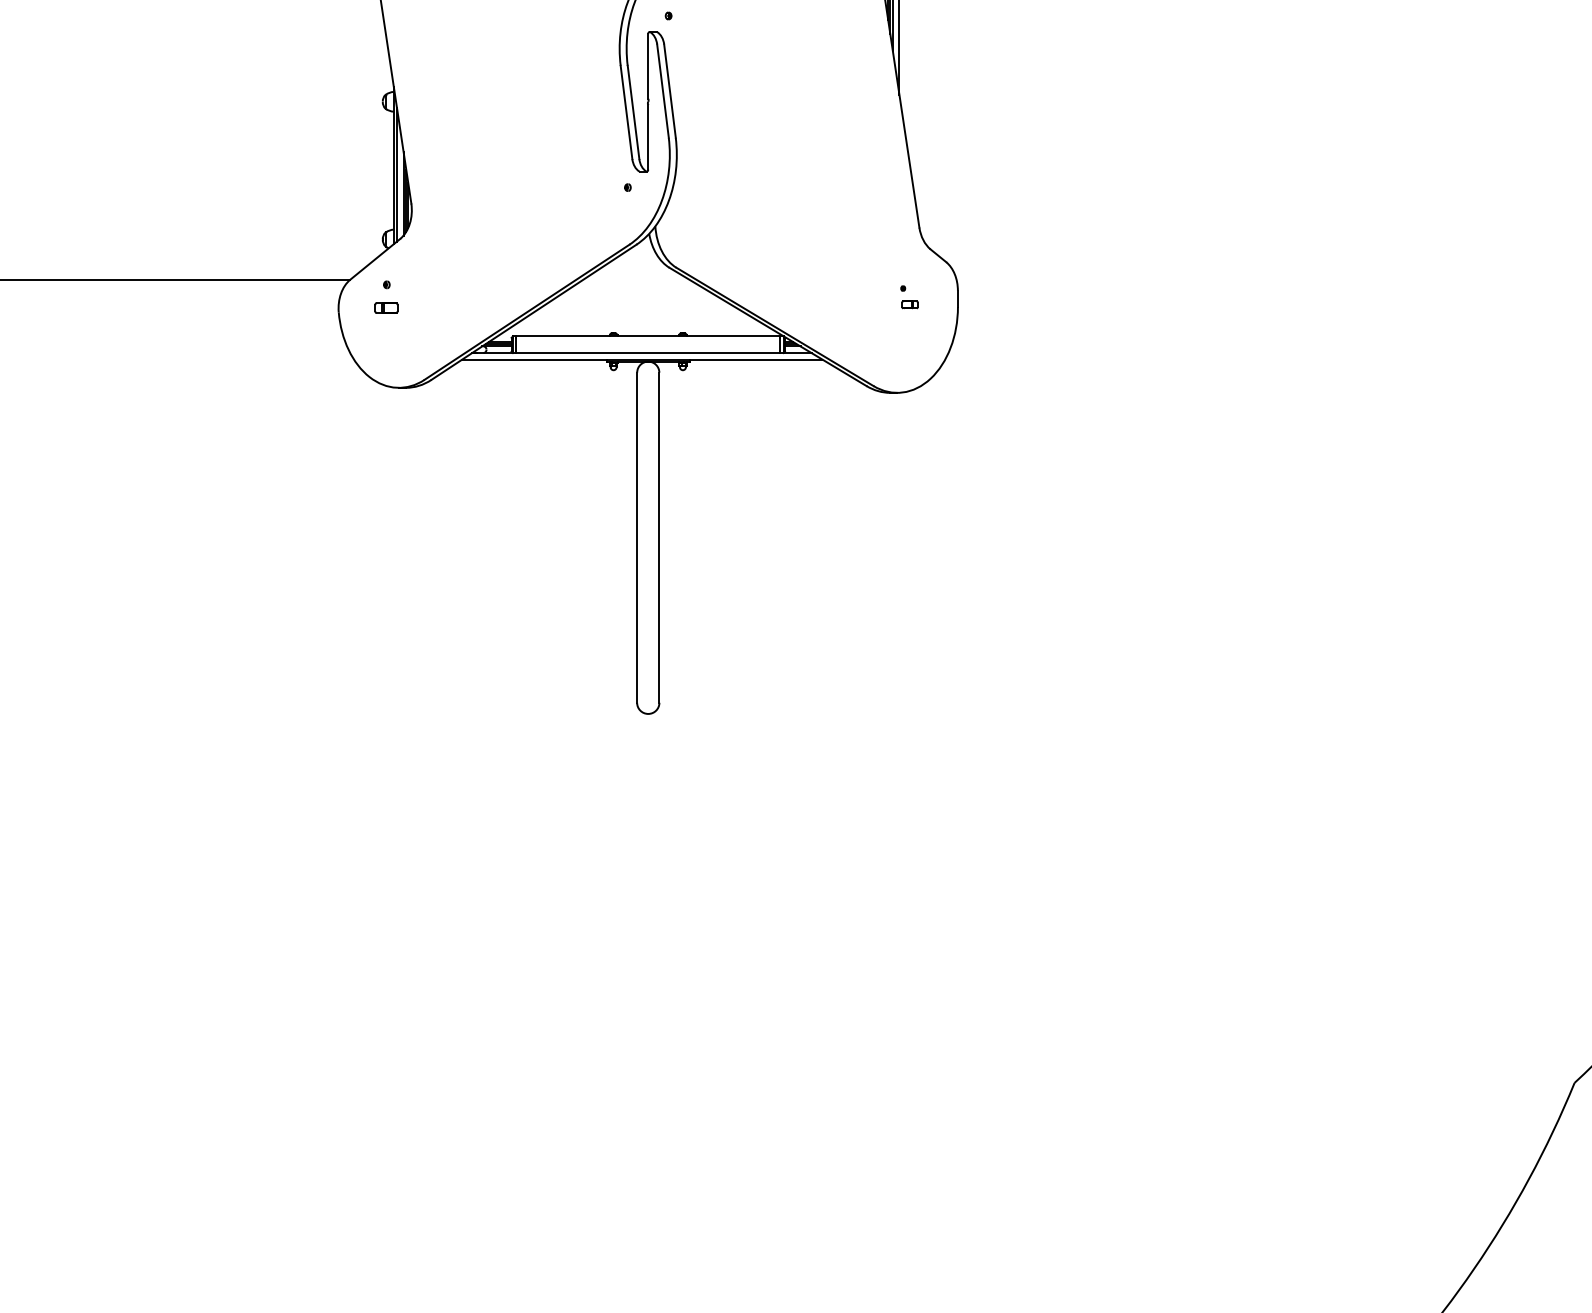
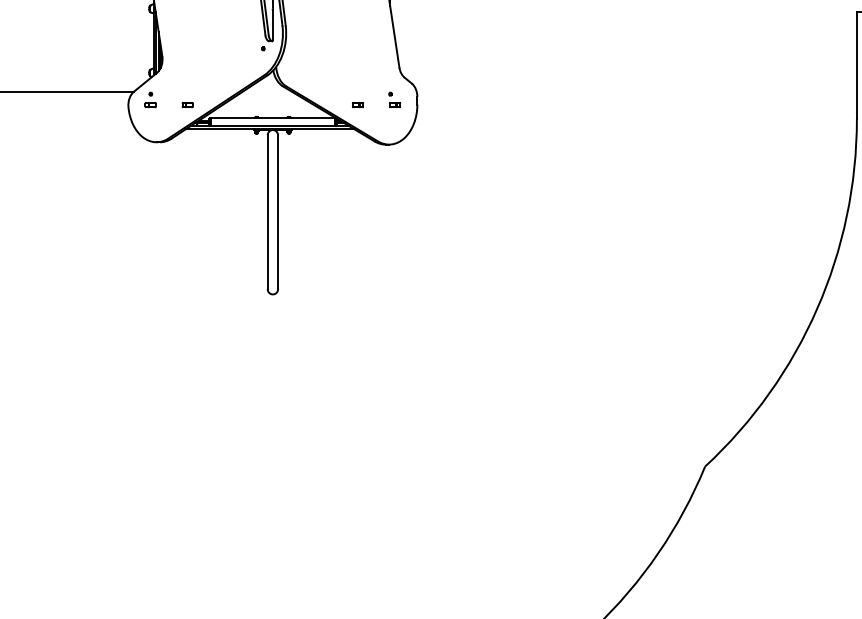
part: (908, 296) -> (394, 99), size x1.43
part: (465, 309) -> (187, 105), added
part: (829, 309) -> (357, 105), added

